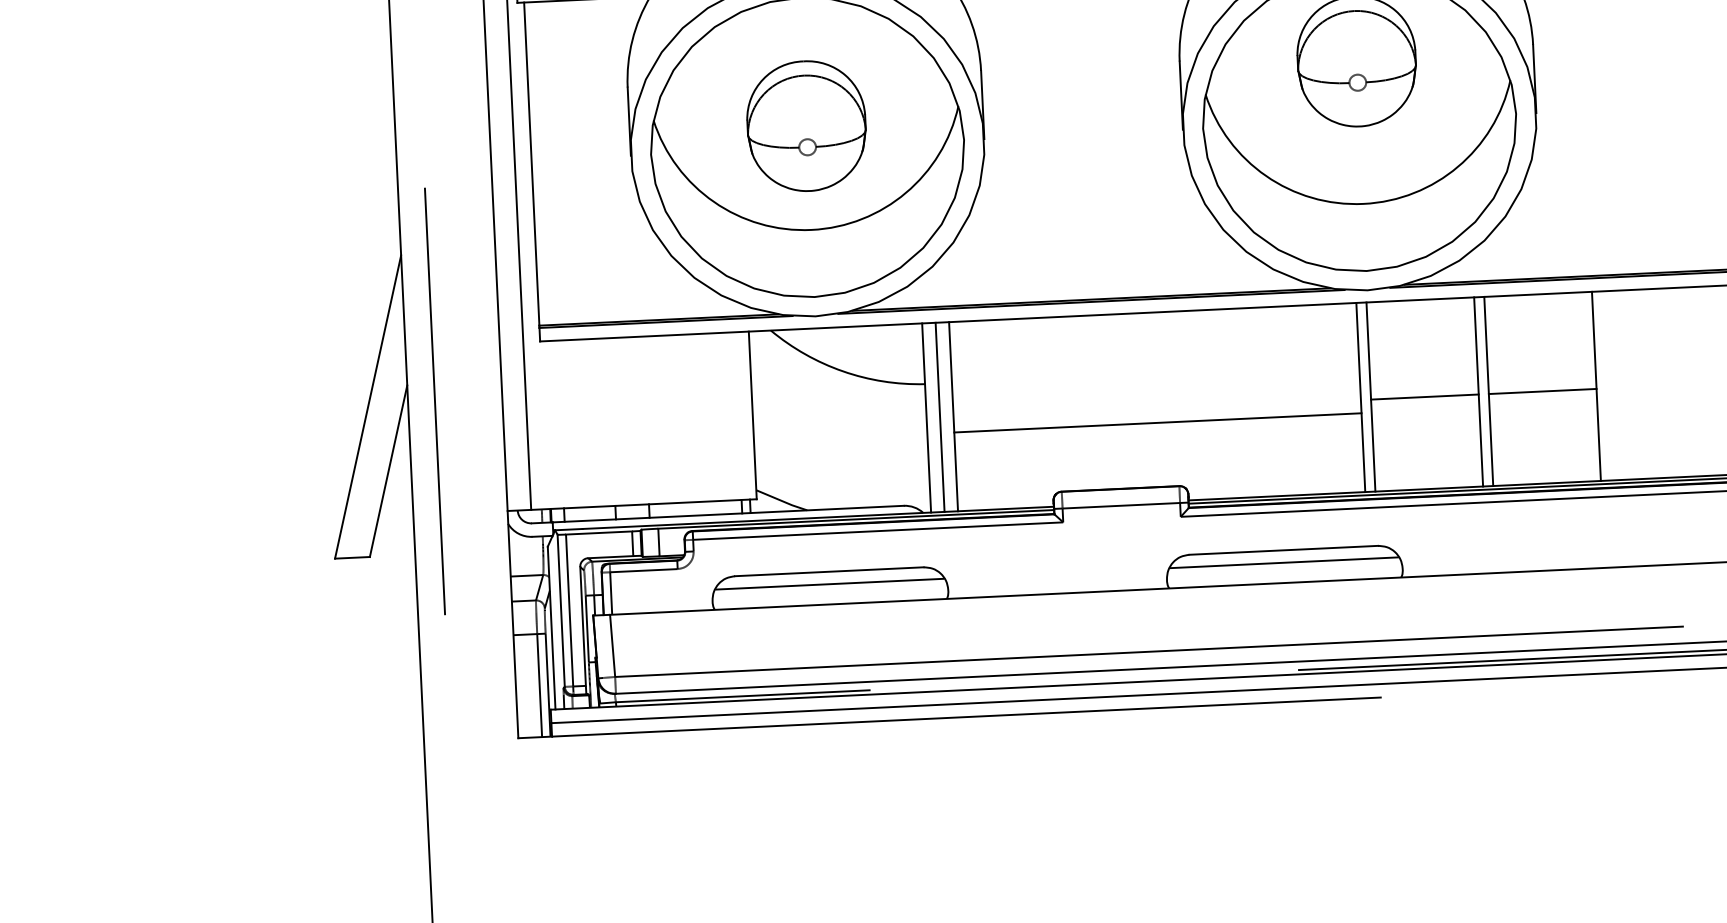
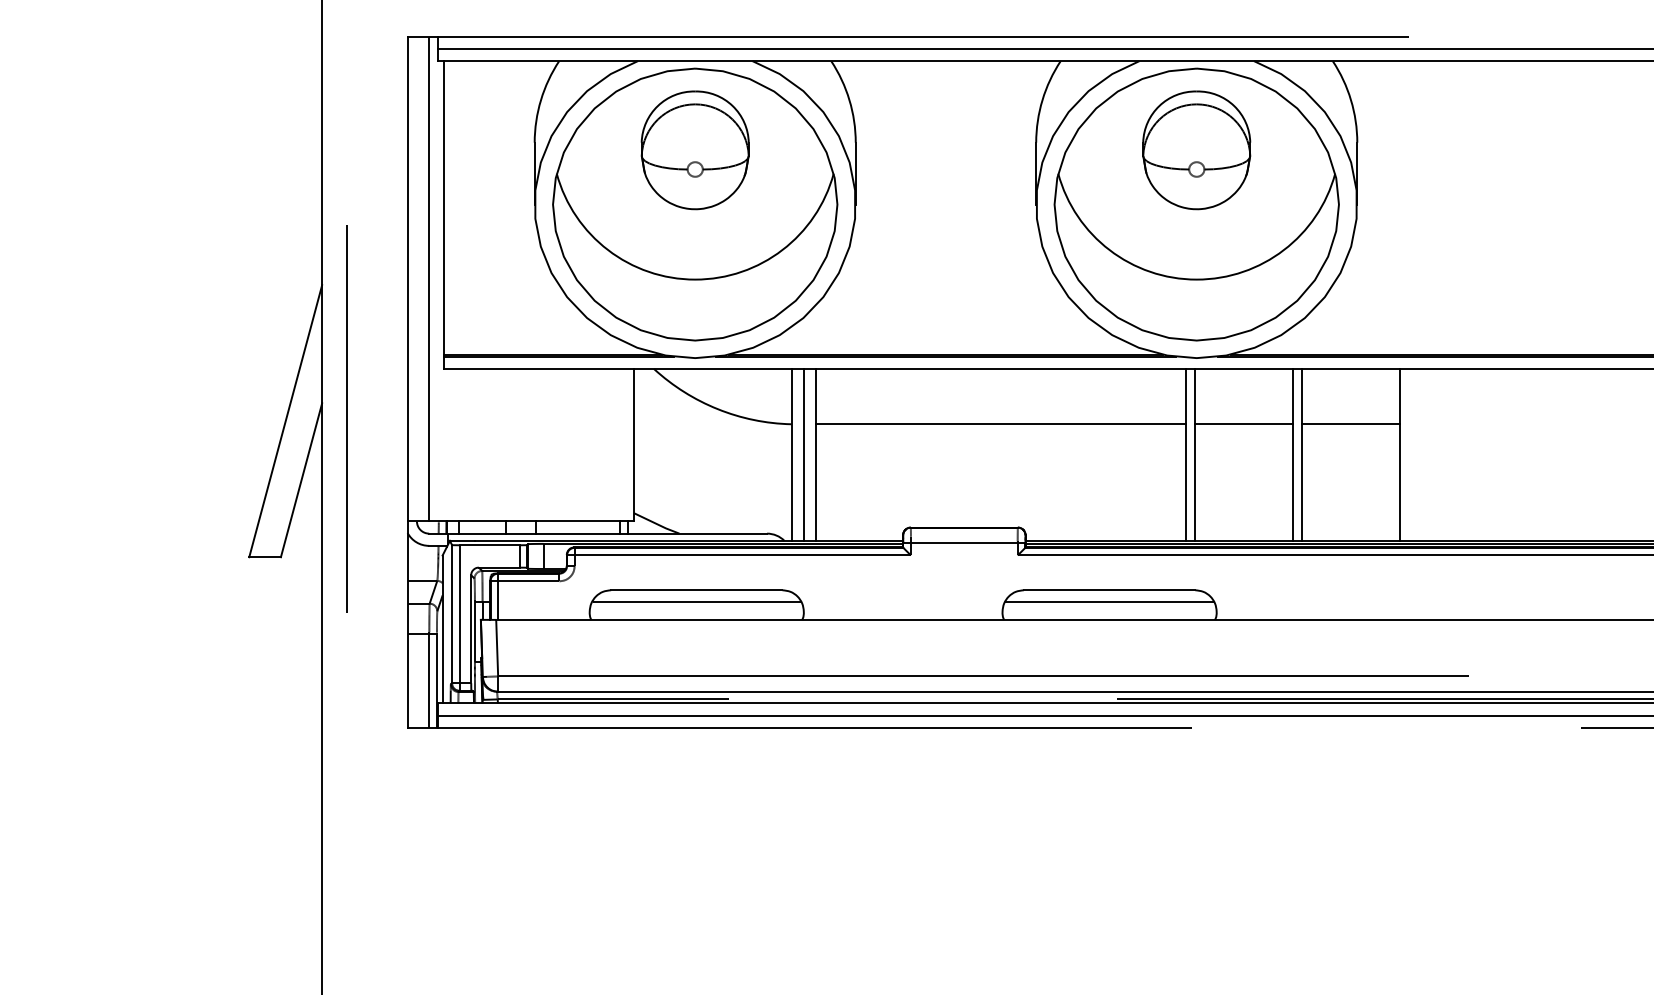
part: (805, 126) -> (694, 150), moved
line: (1543, 391) -> (1351, 424), moved
line: (1425, 397) -> (1244, 424), moved
line: (1158, 423) -> (1001, 424), moved

